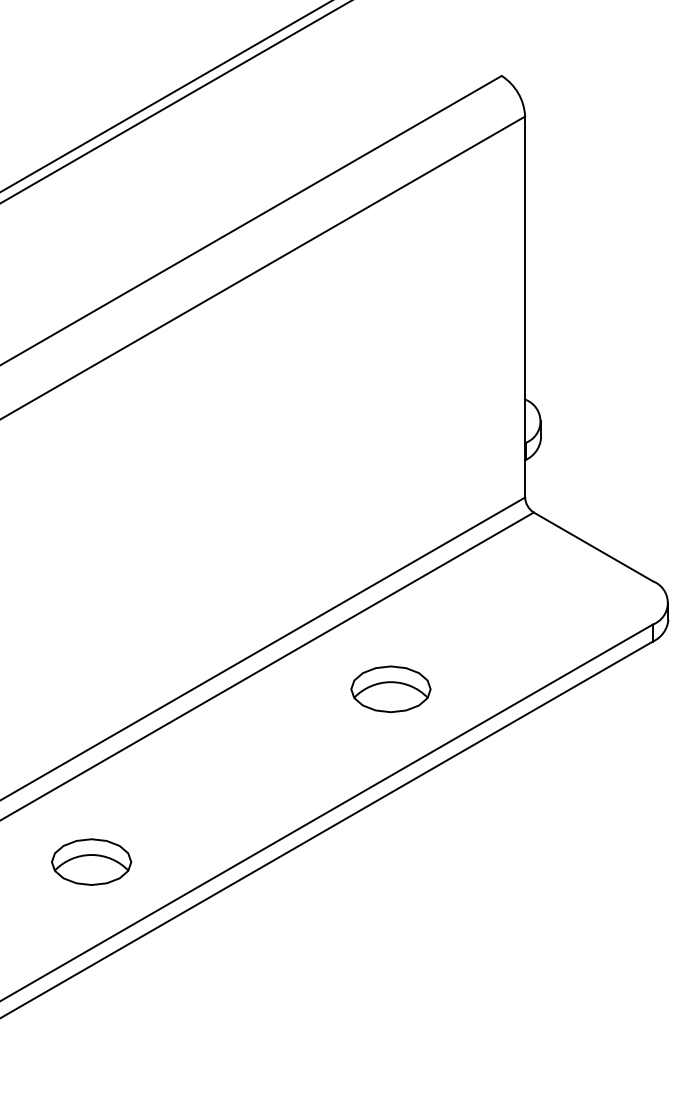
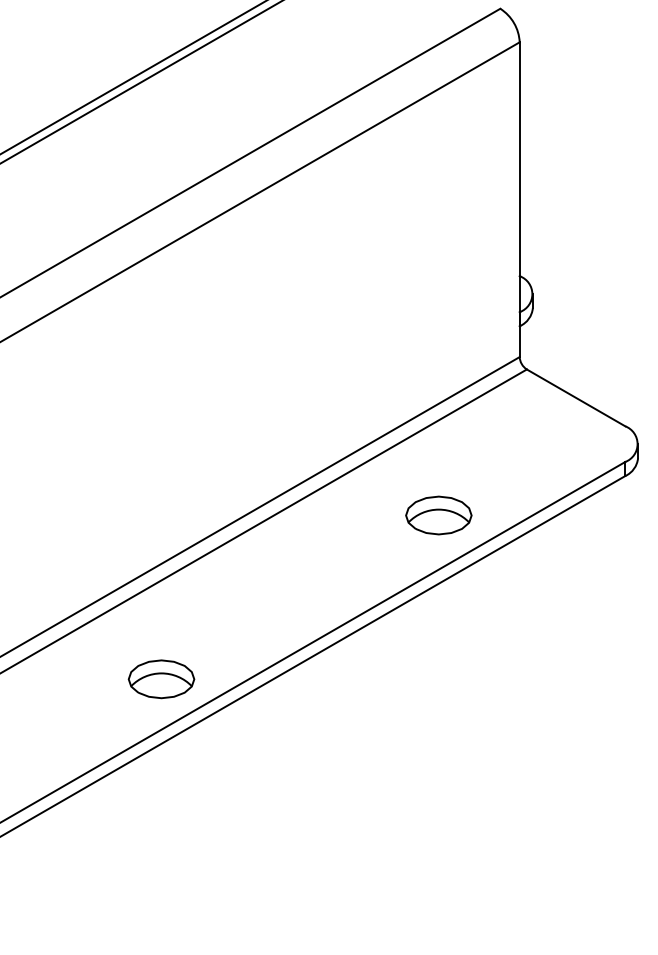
part: (390, 689) -> (438, 515), moved
part: (91, 862) -> (161, 679), moved

